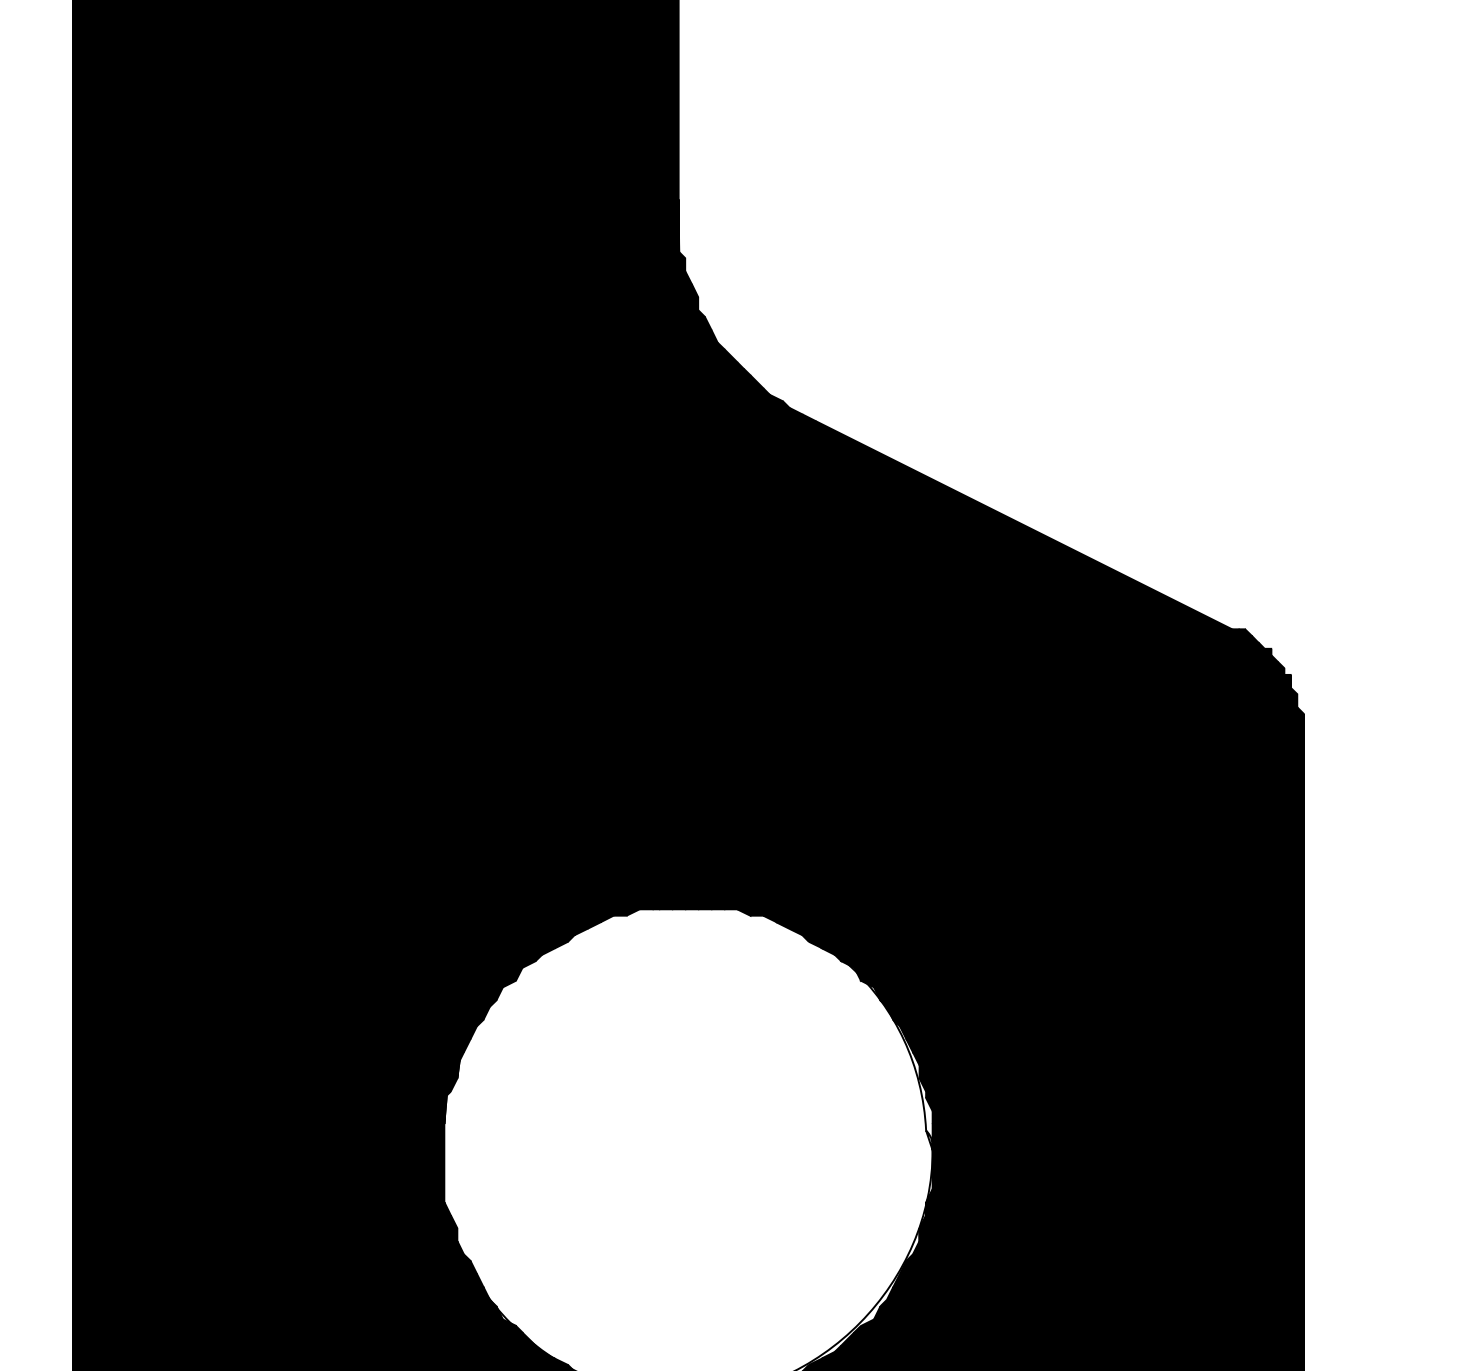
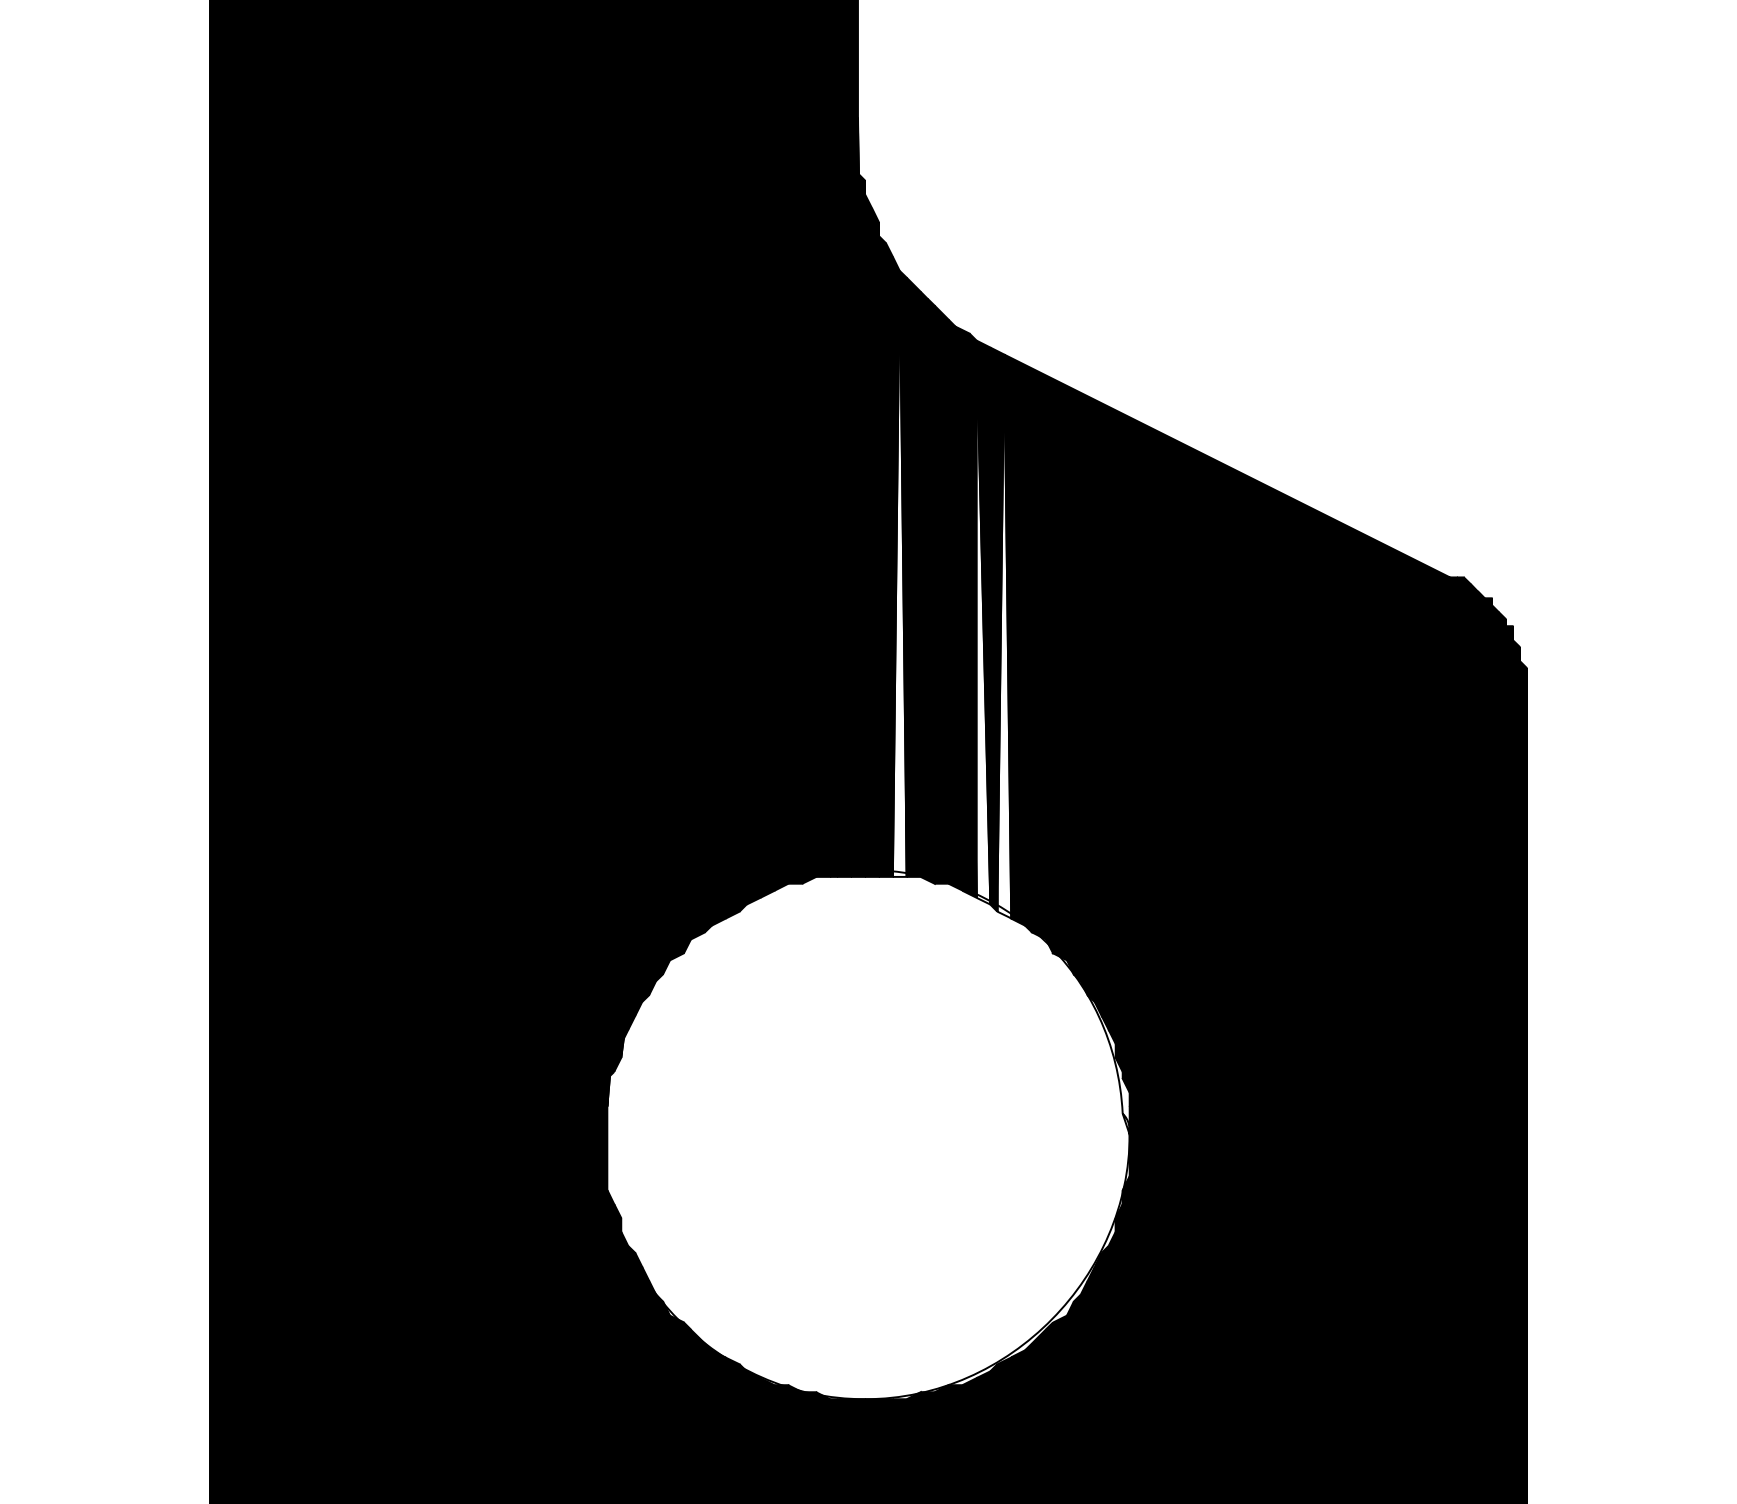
fill: (717, 625) -> (899, 573), removed
fill: (795, 671) -> (983, 622), removed
fill: (815, 684) -> (1004, 636), removed

